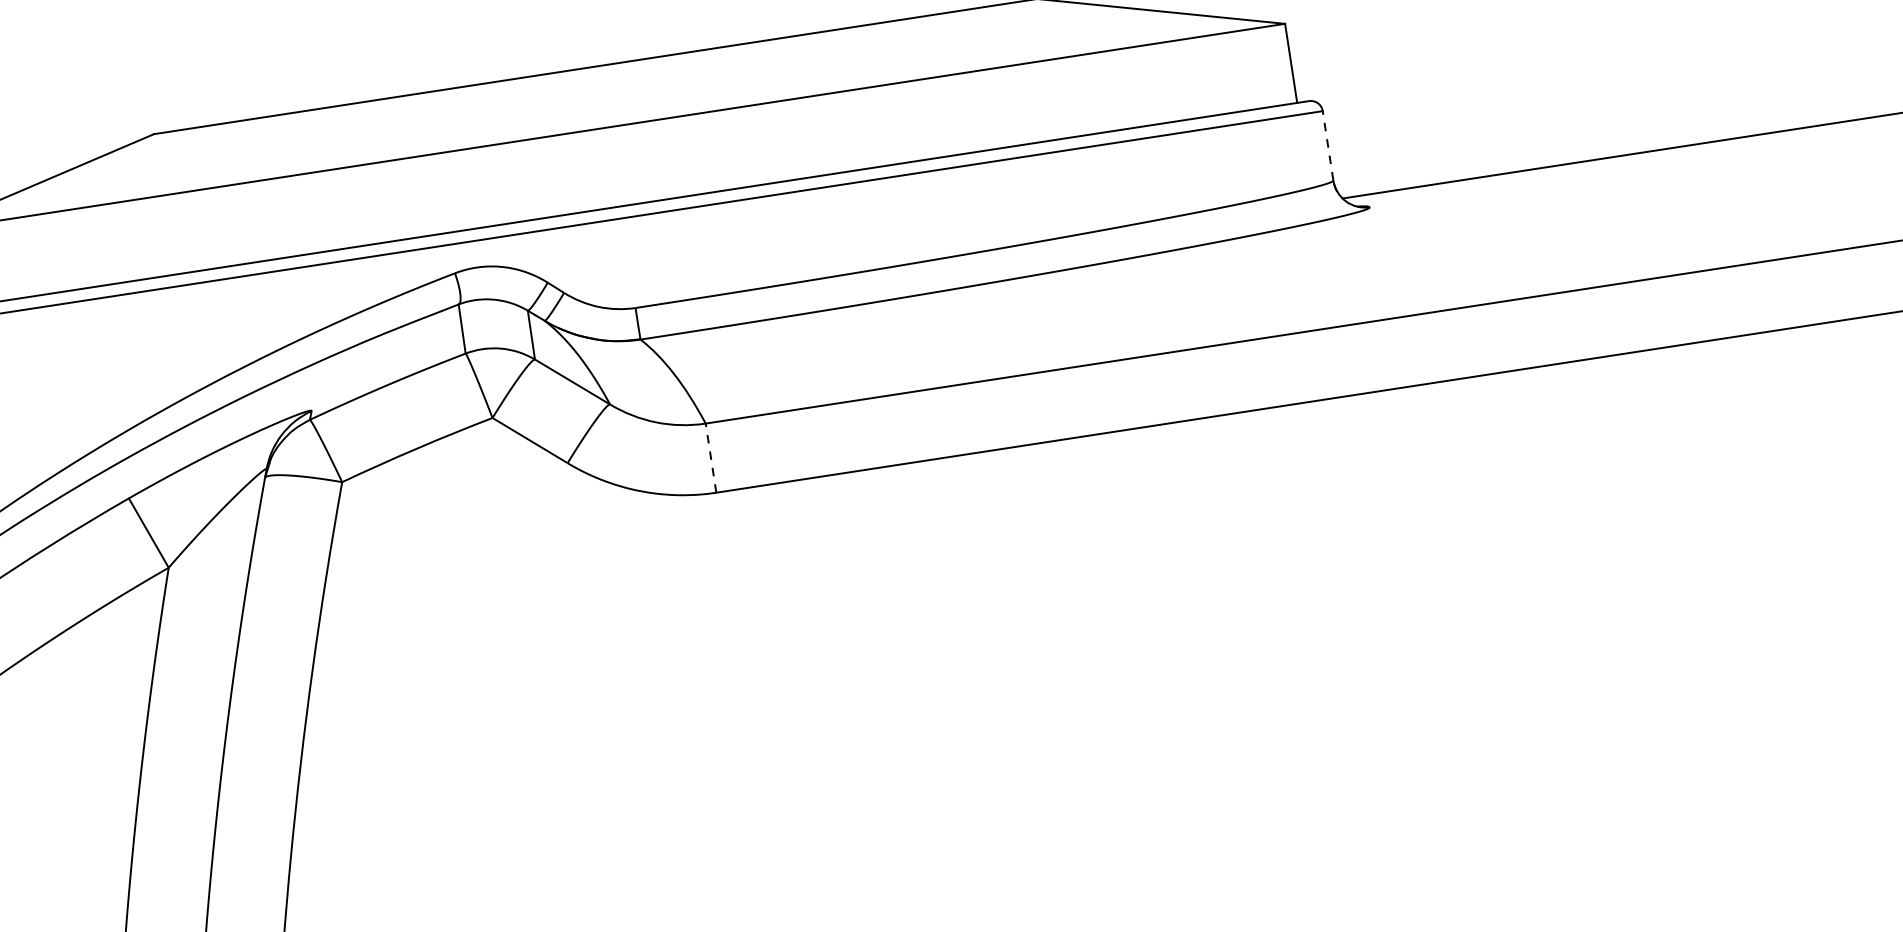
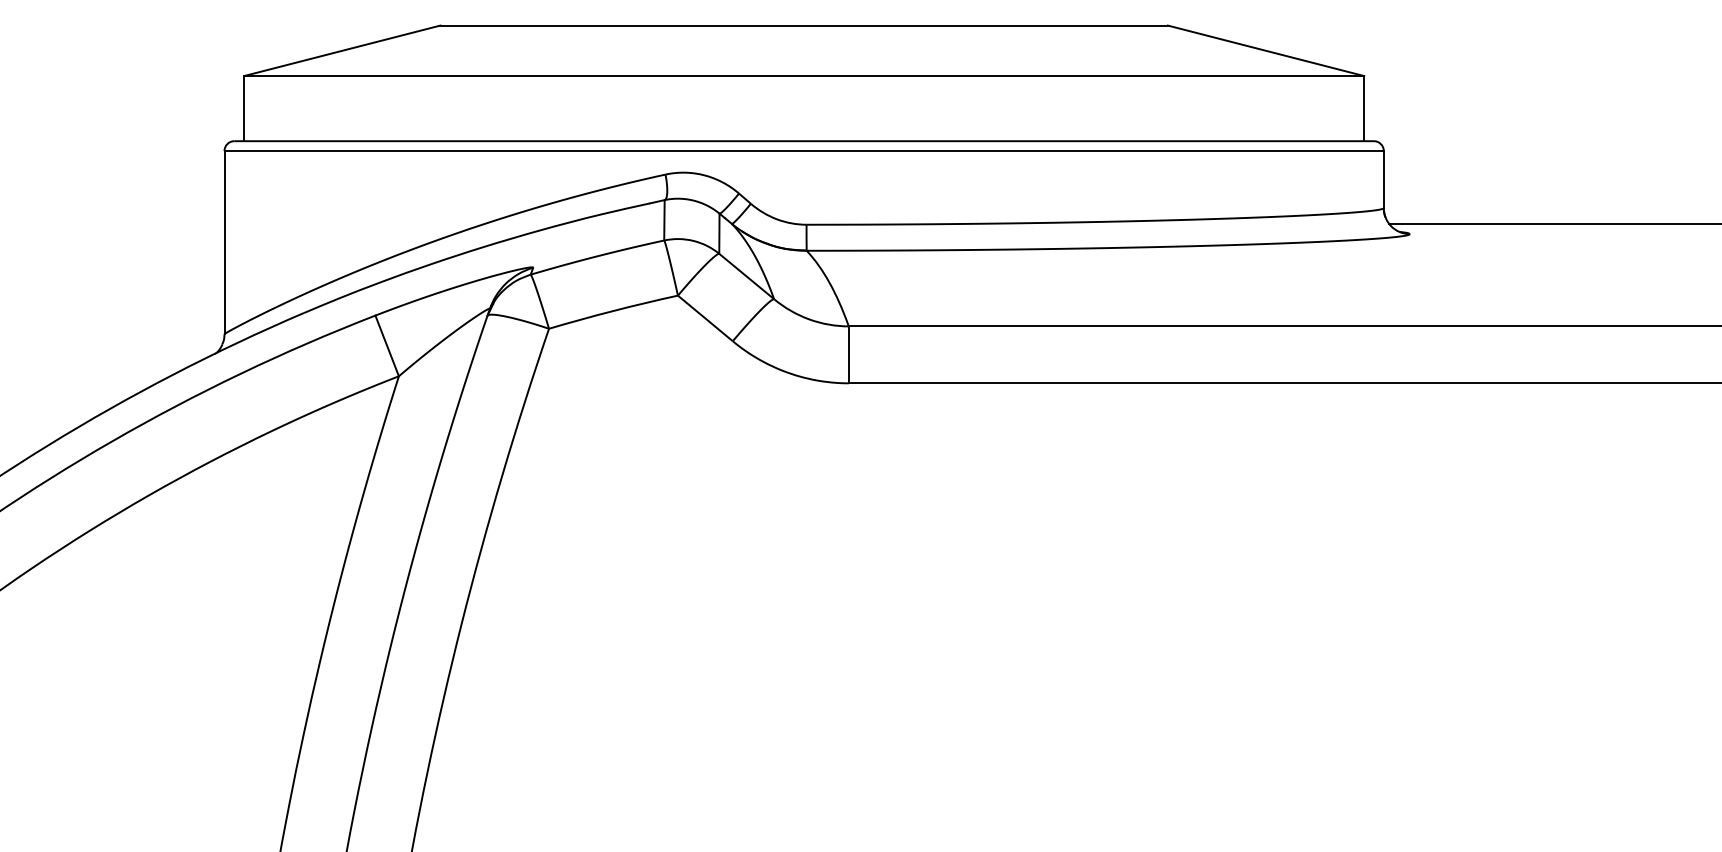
line: (1327, 145) -> (1383, 179), dashed -> solid
line: (710, 457) -> (848, 354), dashed -> solid

